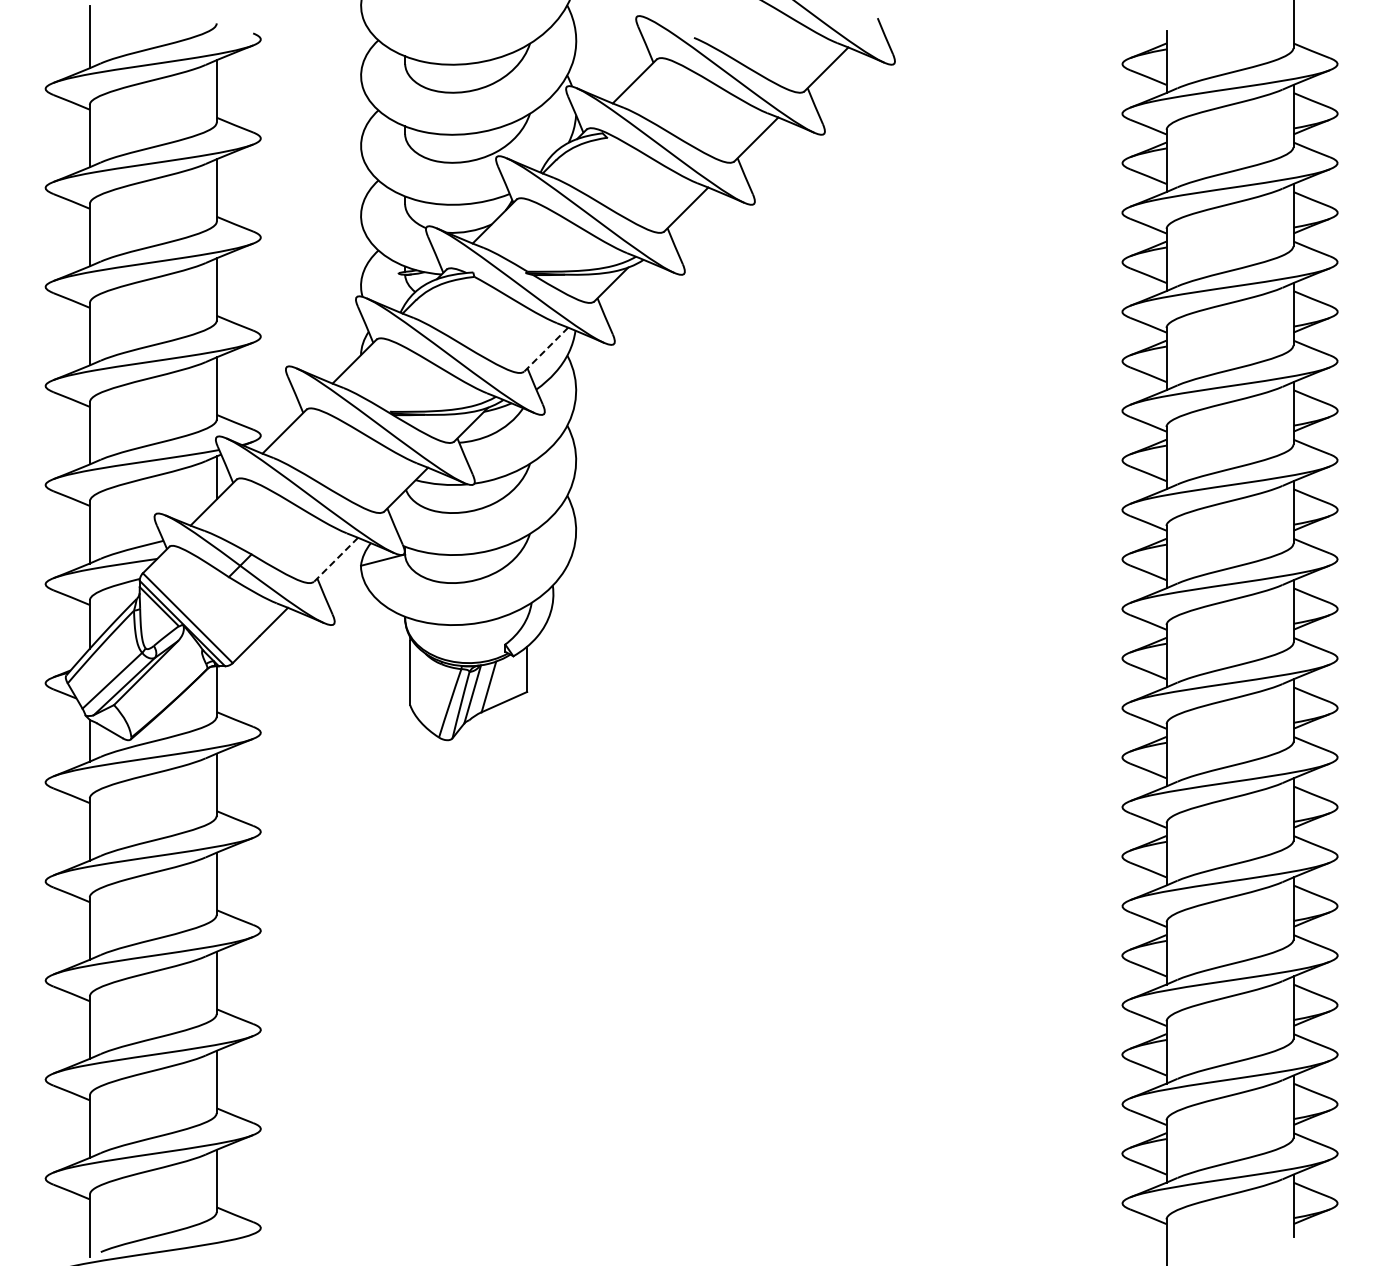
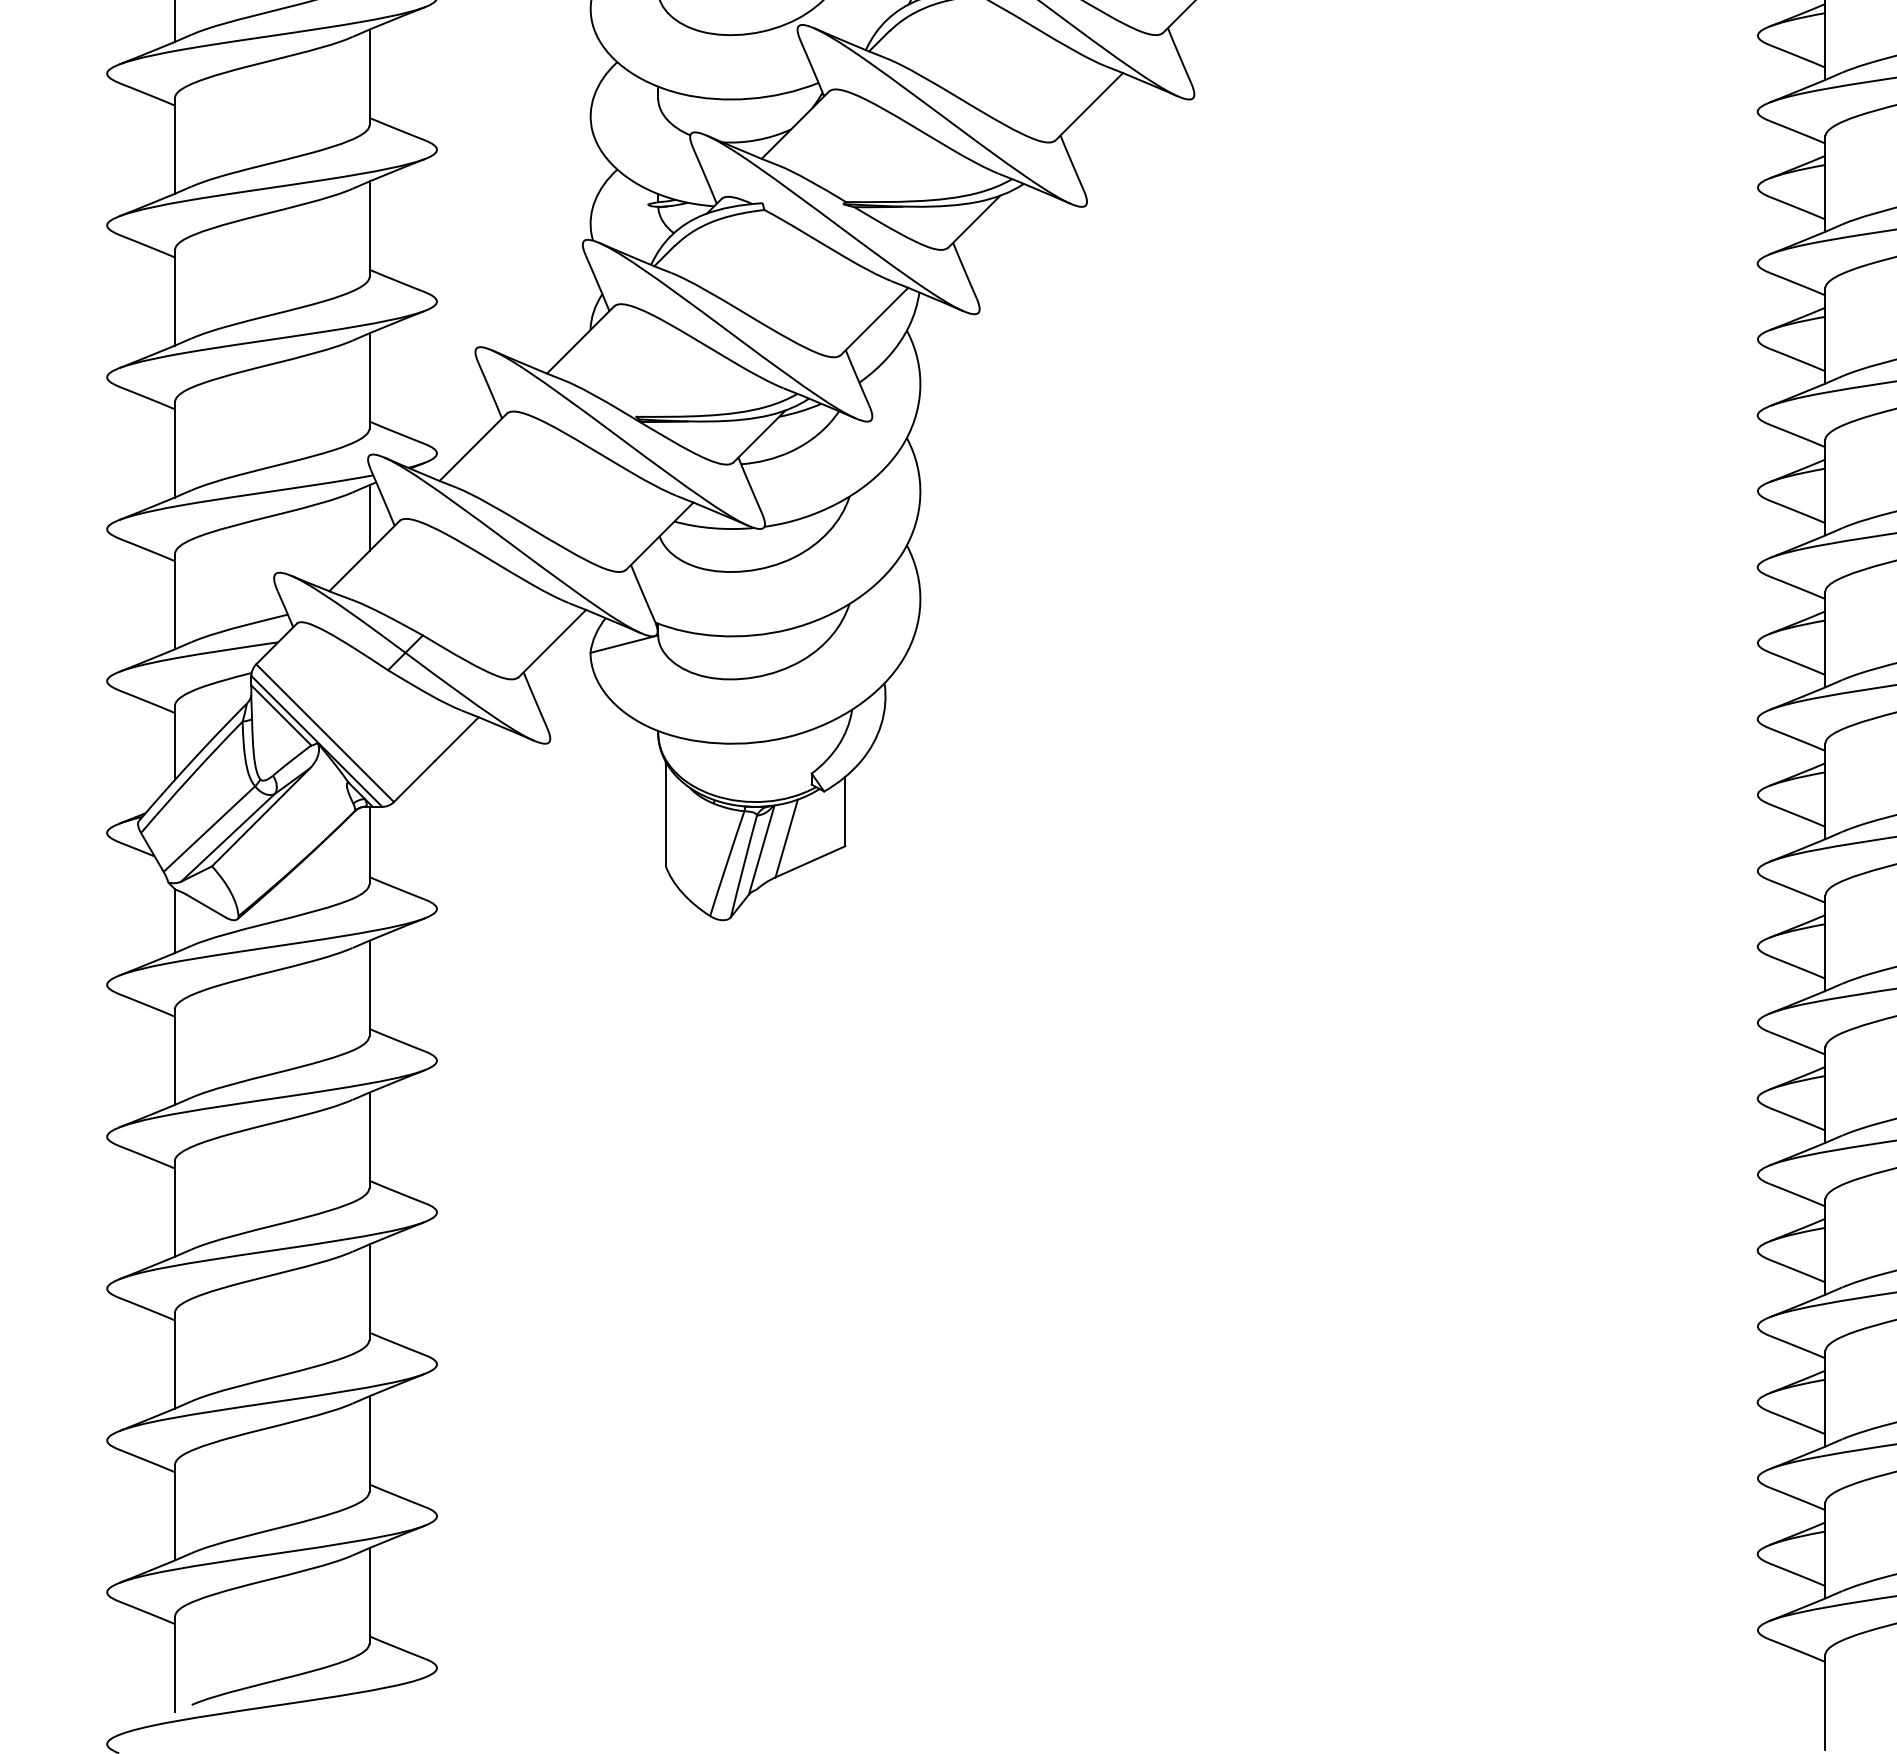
line: (545, 350) -> (873, 322), dashed -> solid
line: (335, 560) -> (551, 644), dashed -> solid

